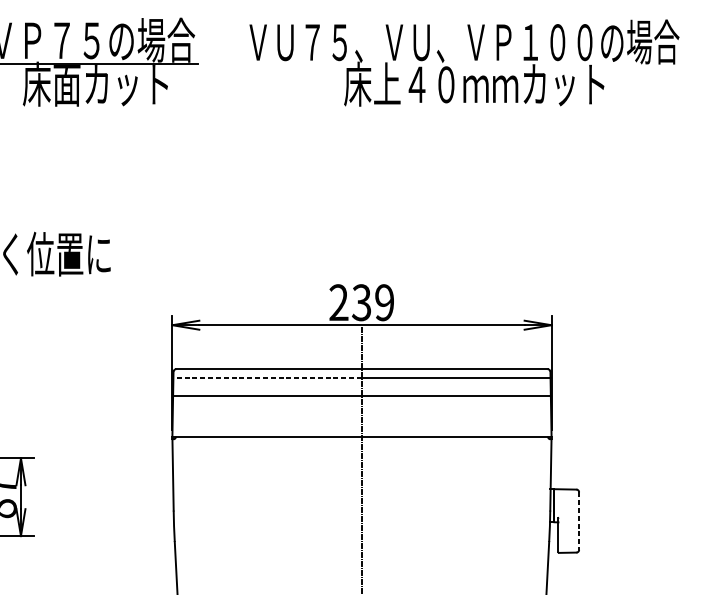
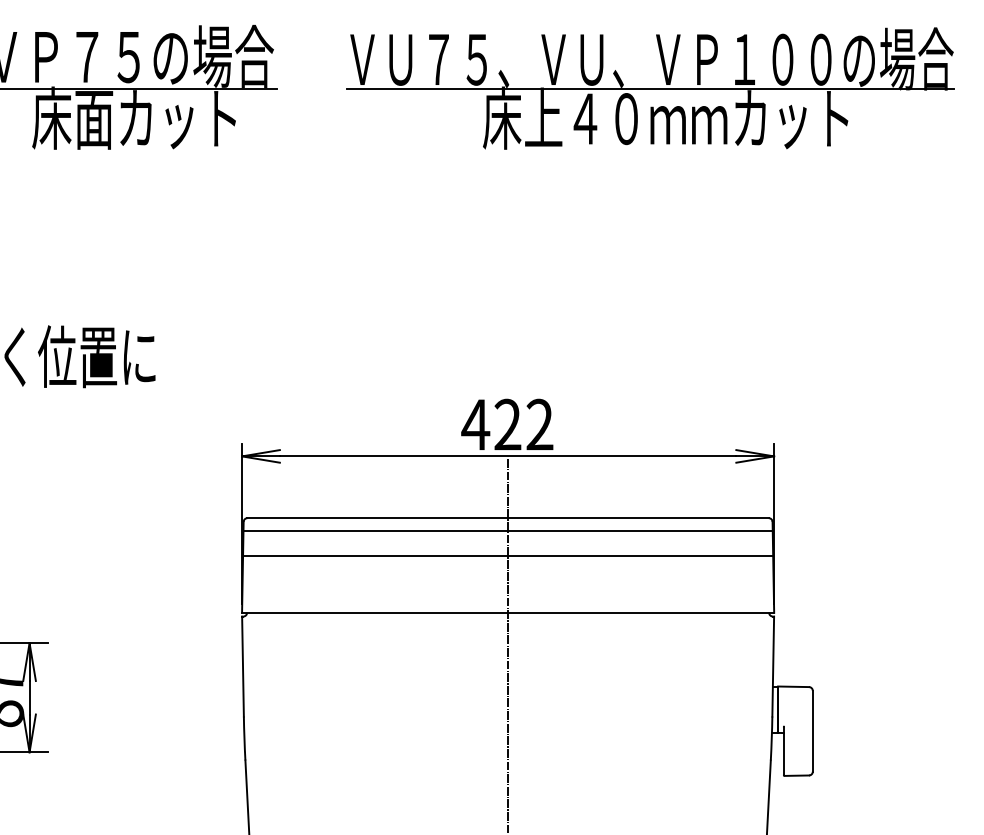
line: (463, 63) -> (650, 89), added
text: (361, 302) -> (507, 424), 239 -> 422
line: (267, 378) -> (375, 530), dashed -> solid
line: (578, 521) -> (812, 731), dashed -> solid

